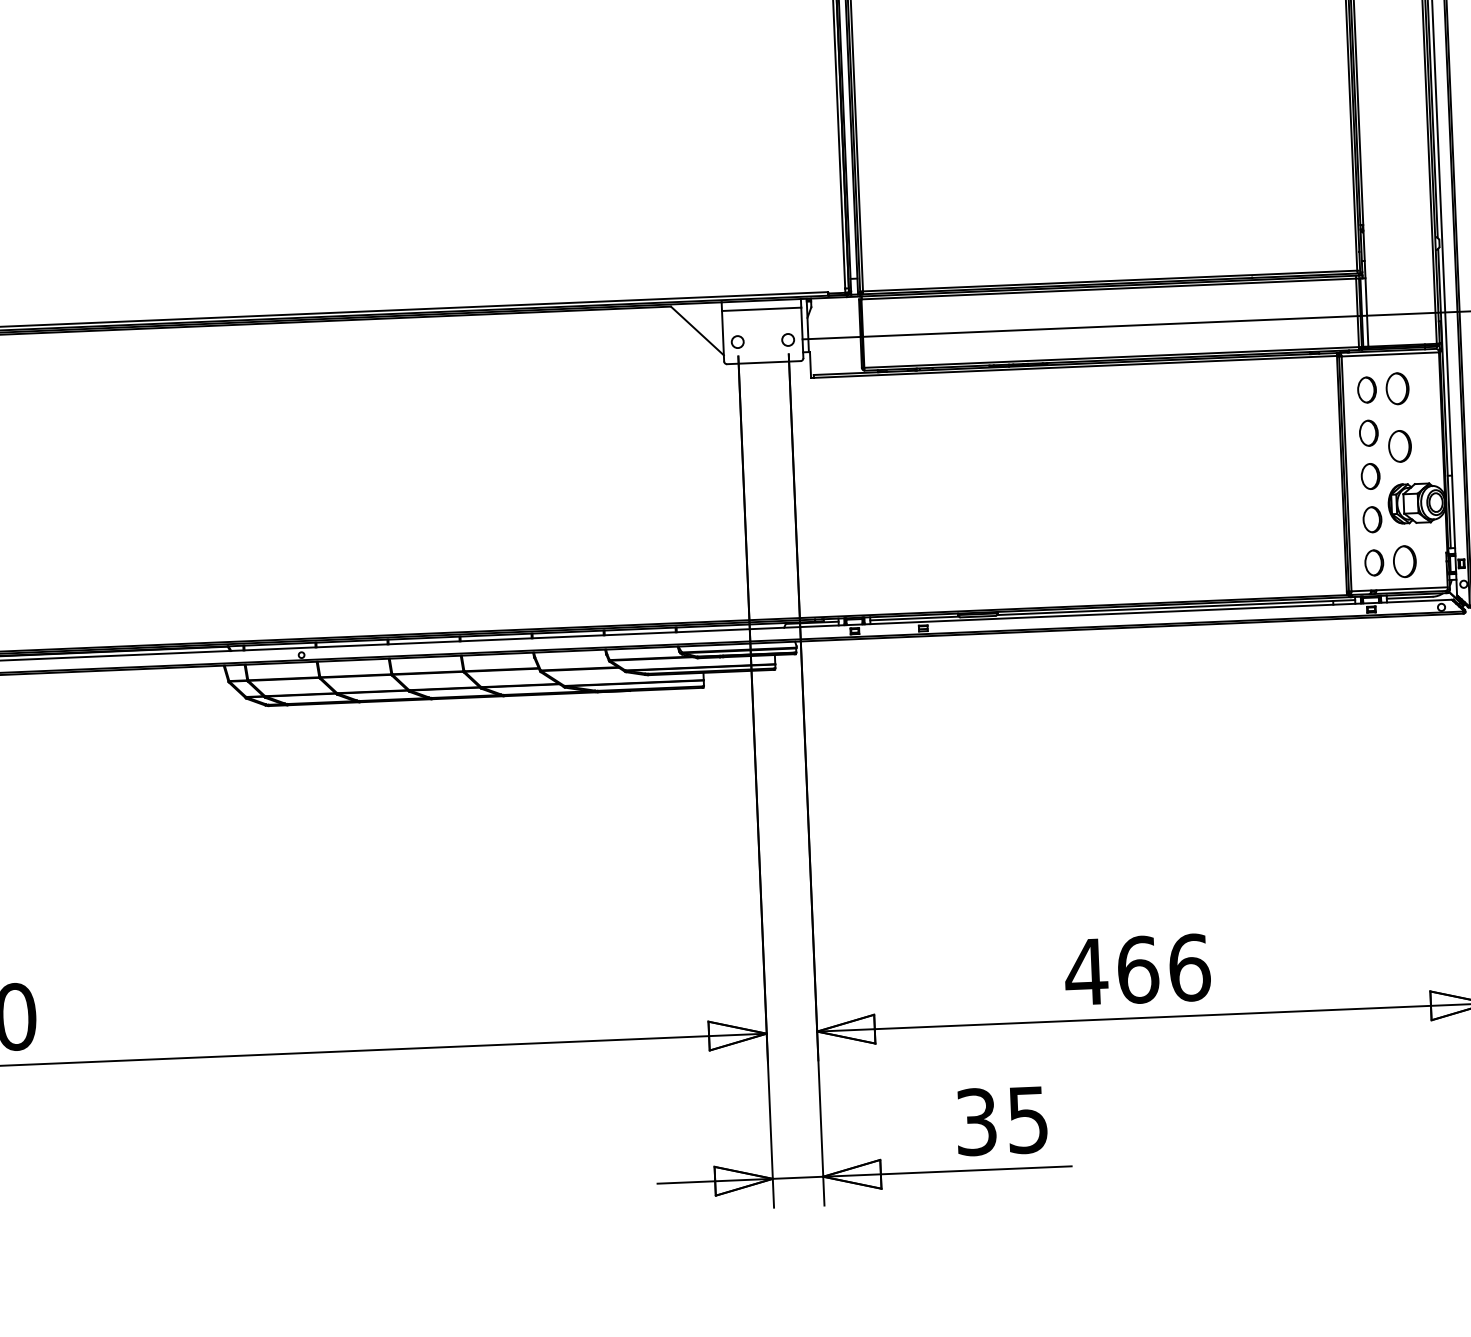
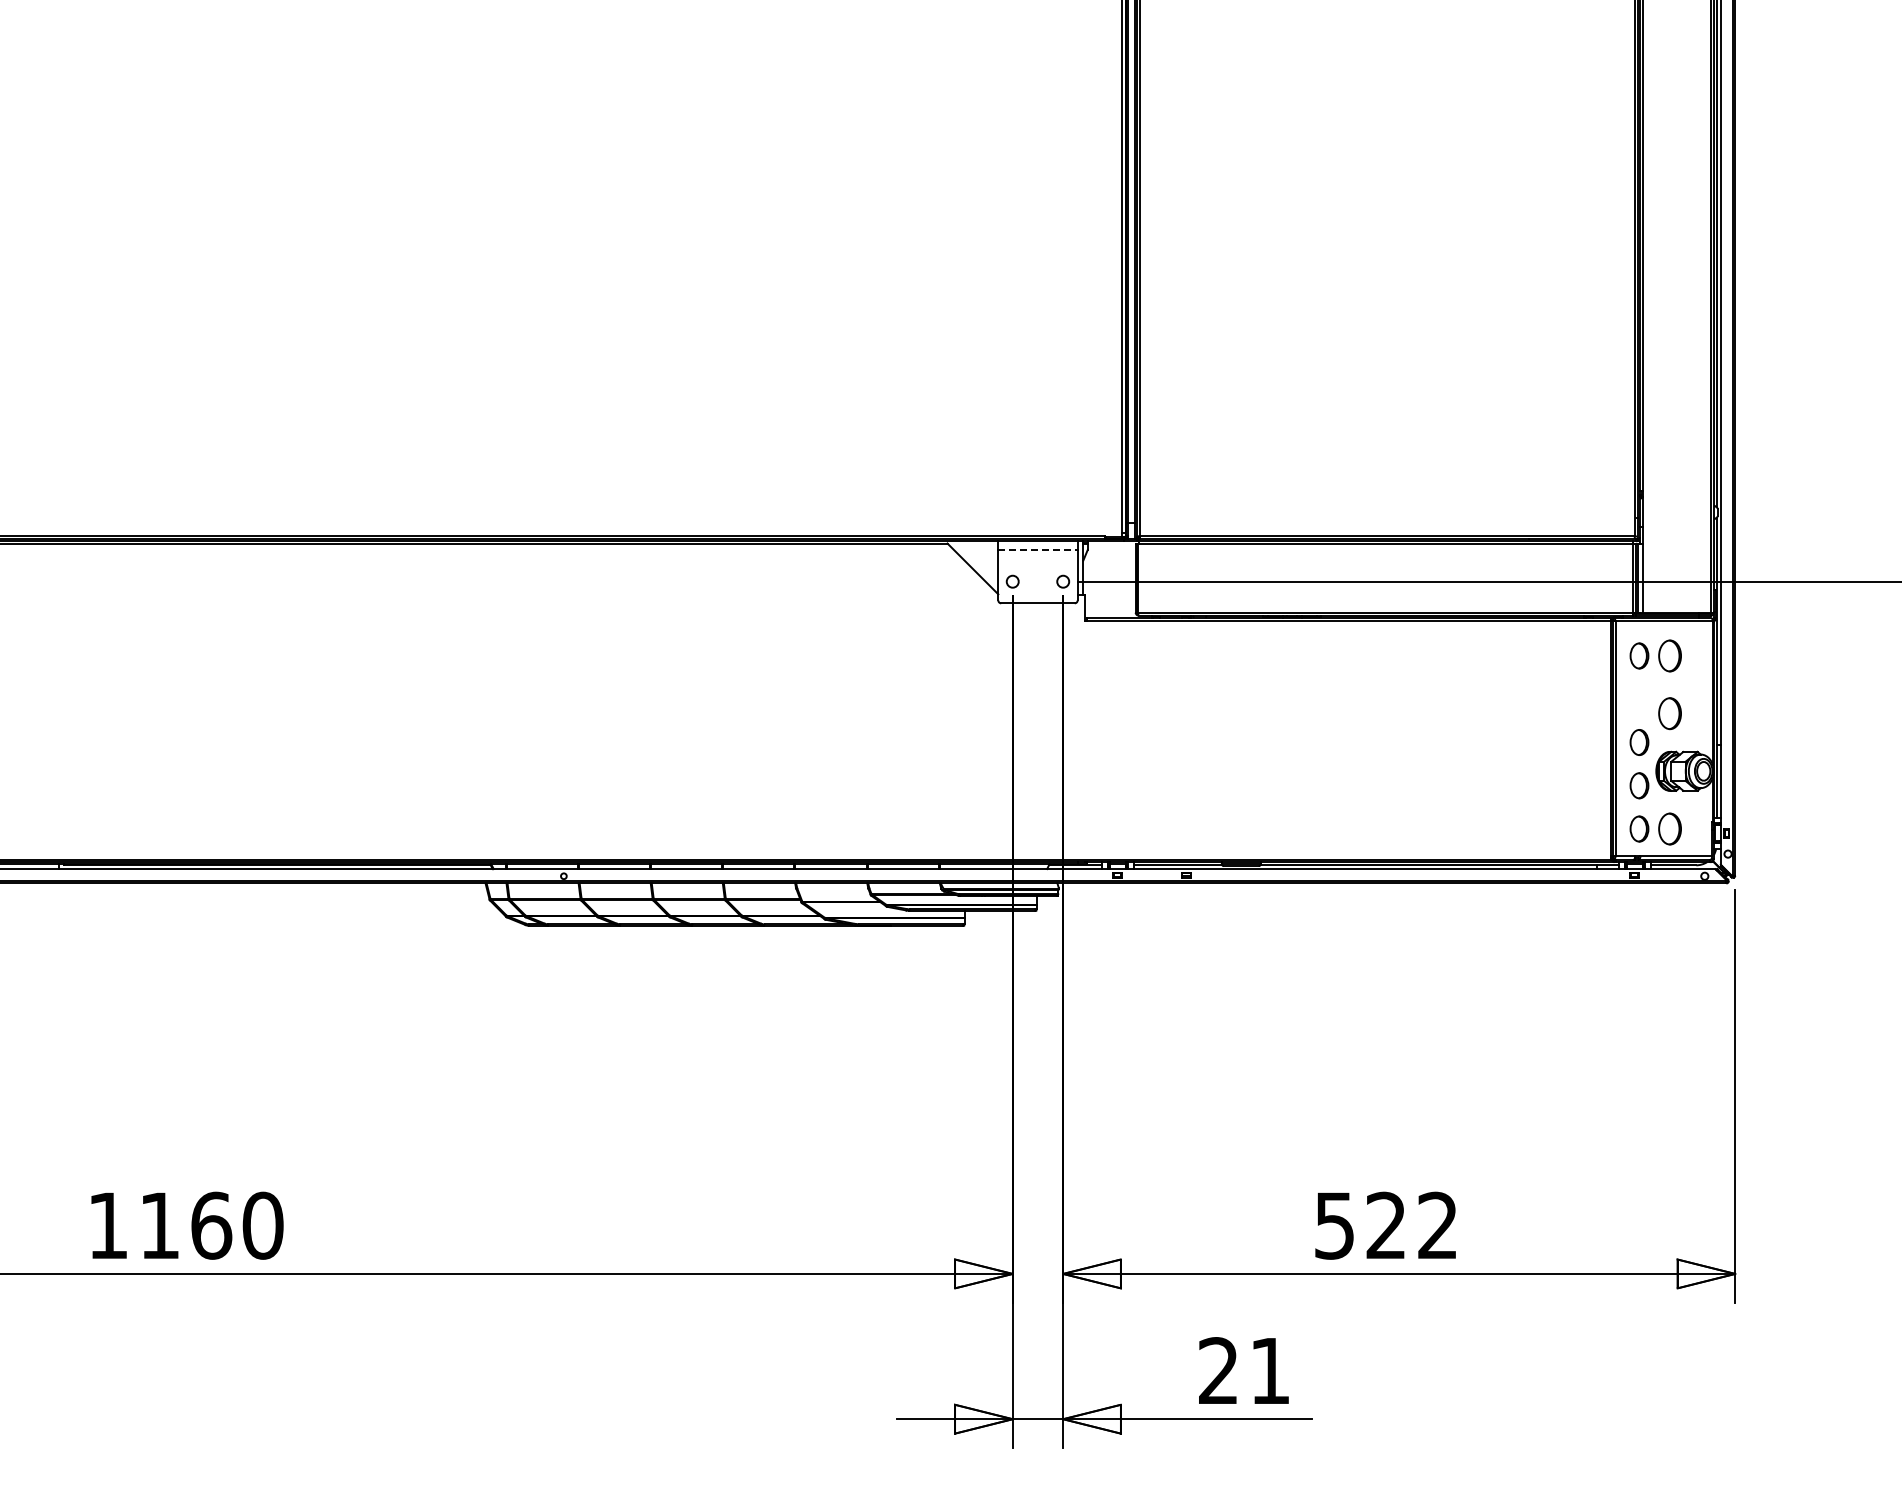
line: (761, 309) -> (1037, 550), solid -> dashed
part: (1368, 432) -> (1639, 698), removed
text: (1137, 969) -> (1385, 1225), 466 -> 522
text: (1002, 1121) -> (1244, 1371), 35 -> 21

